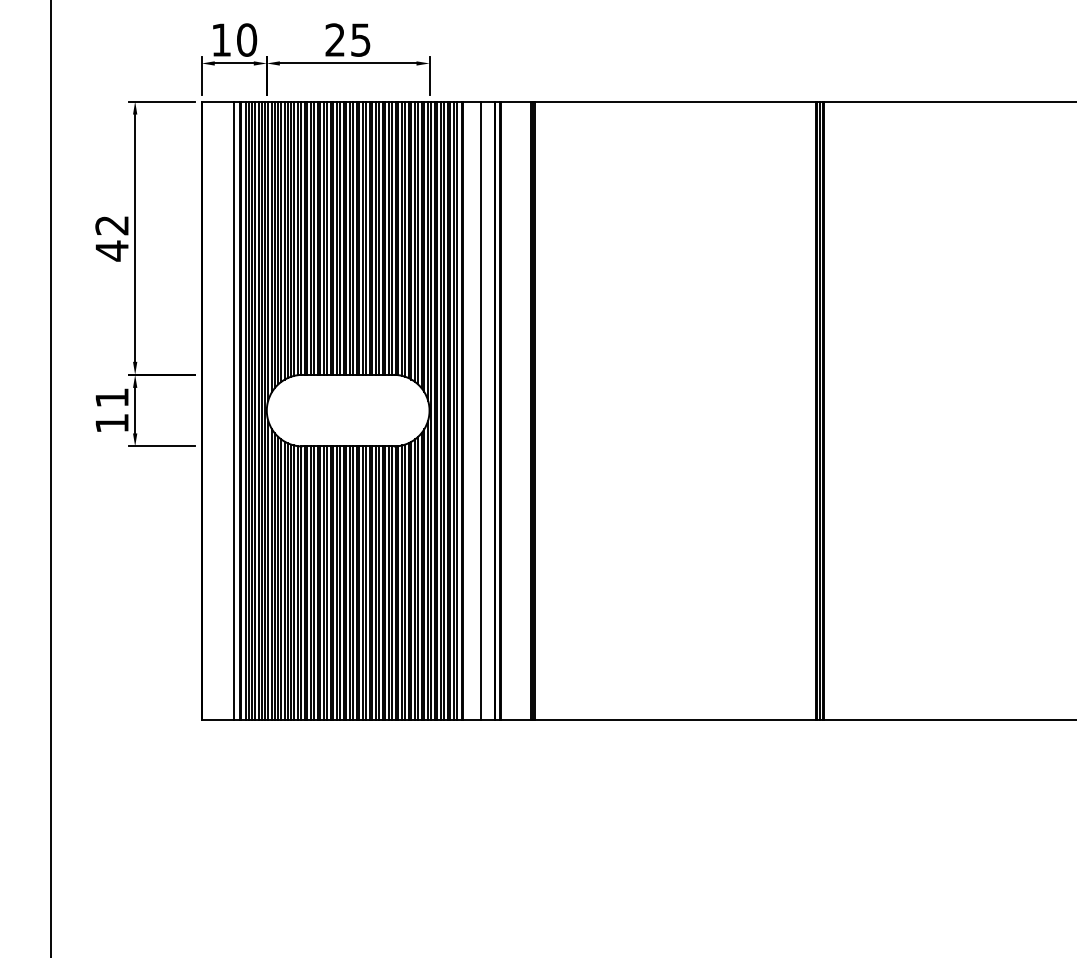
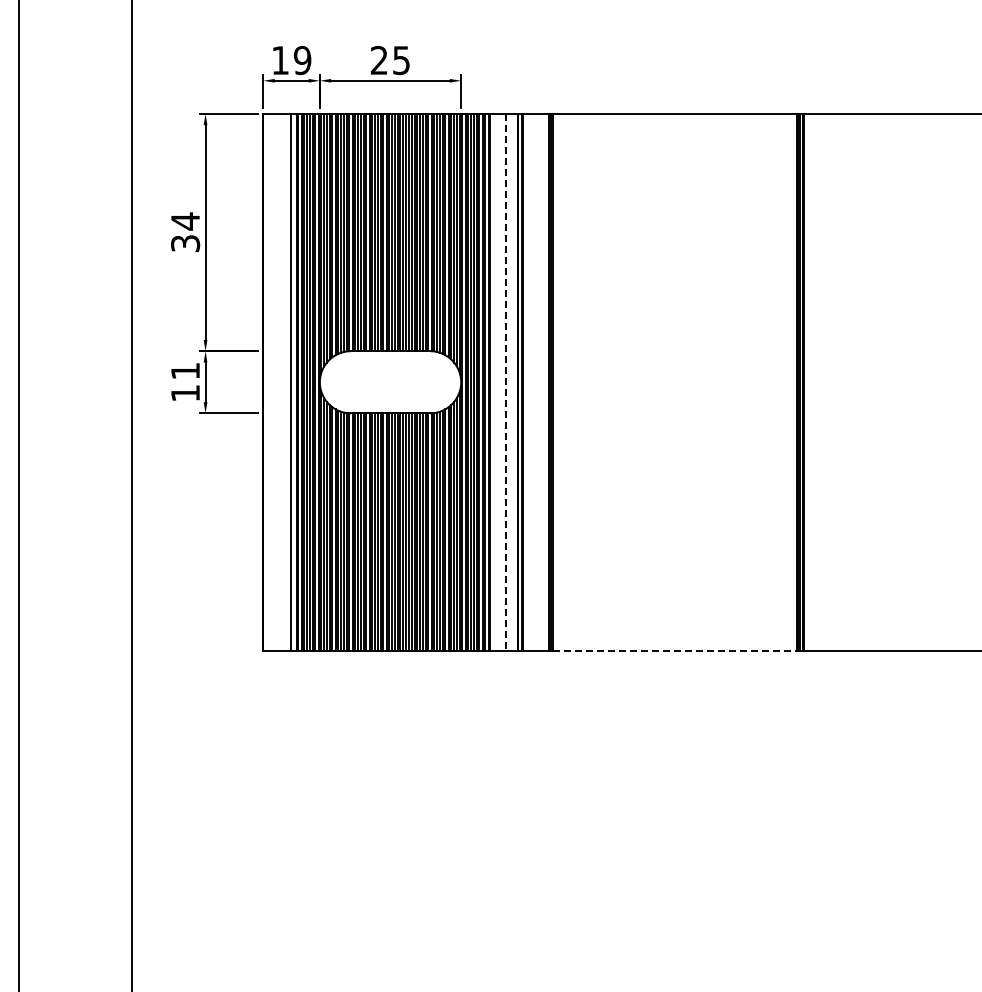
text: (246, 40) -> (302, 60), 10 -> 19
text: (112, 238) -> (185, 232), 42 -> 34
line: (480, 410) -> (505, 382), solid -> dashed
line: (675, 719) -> (674, 650), solid -> dashed

